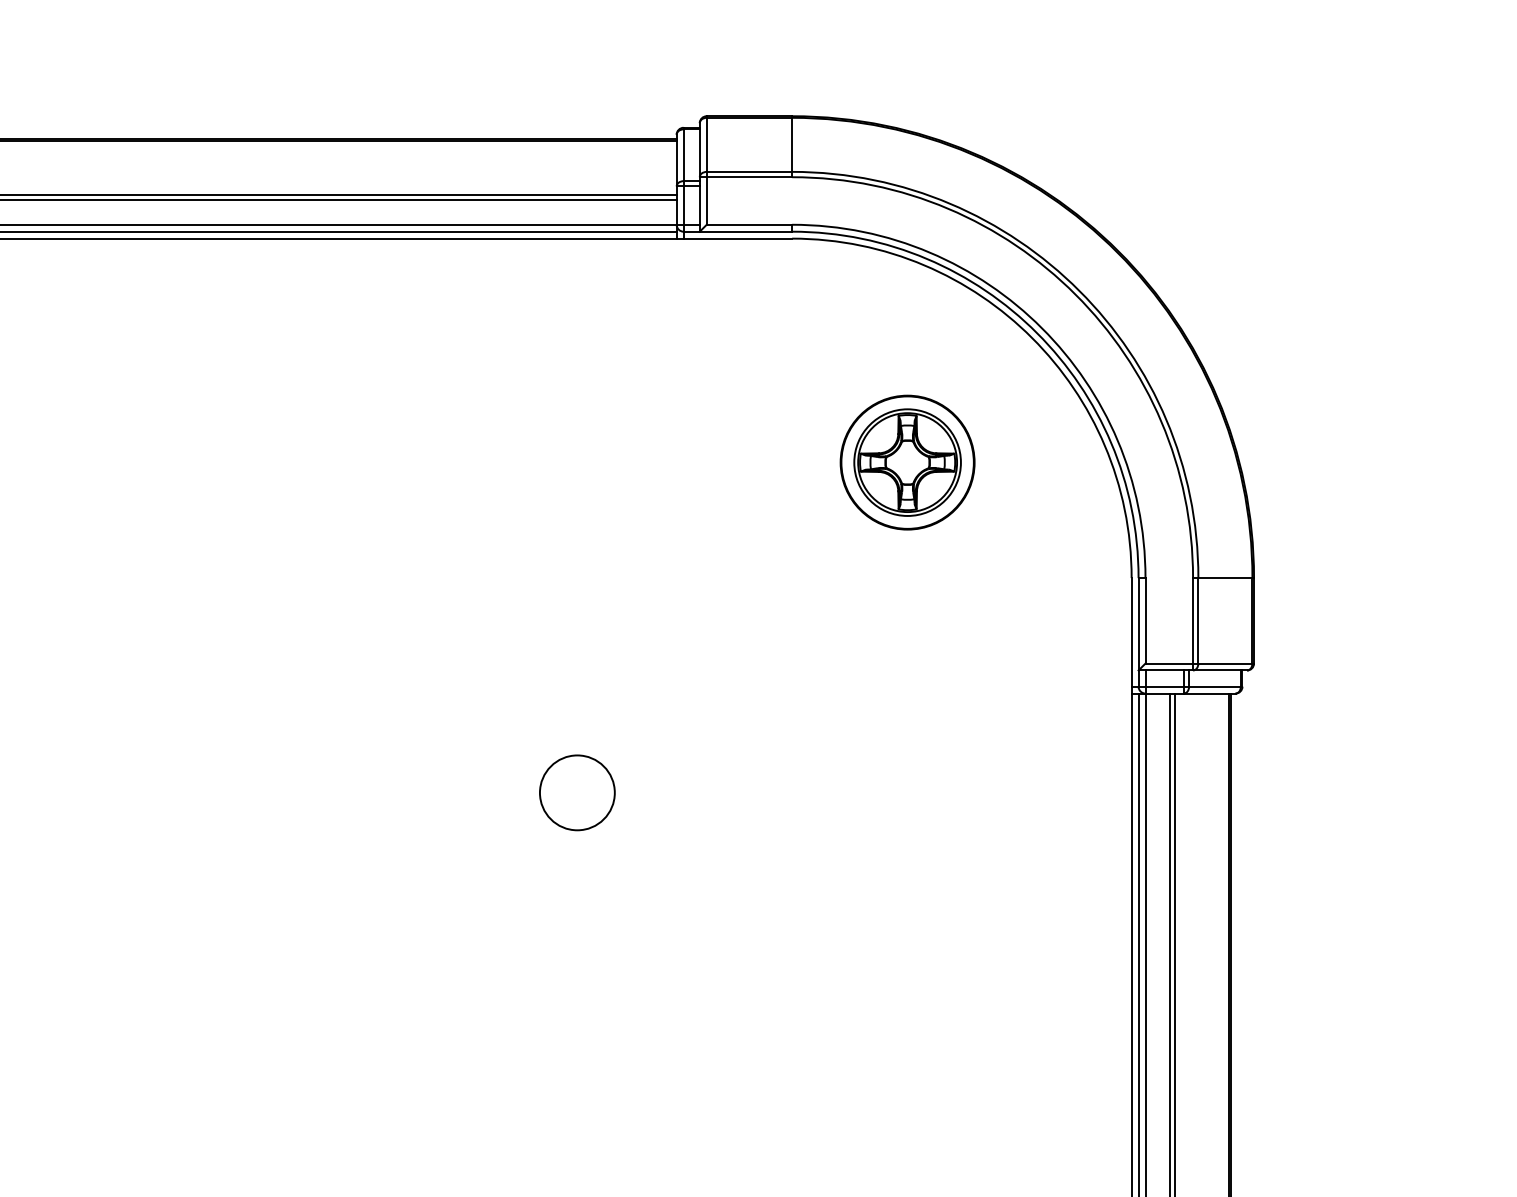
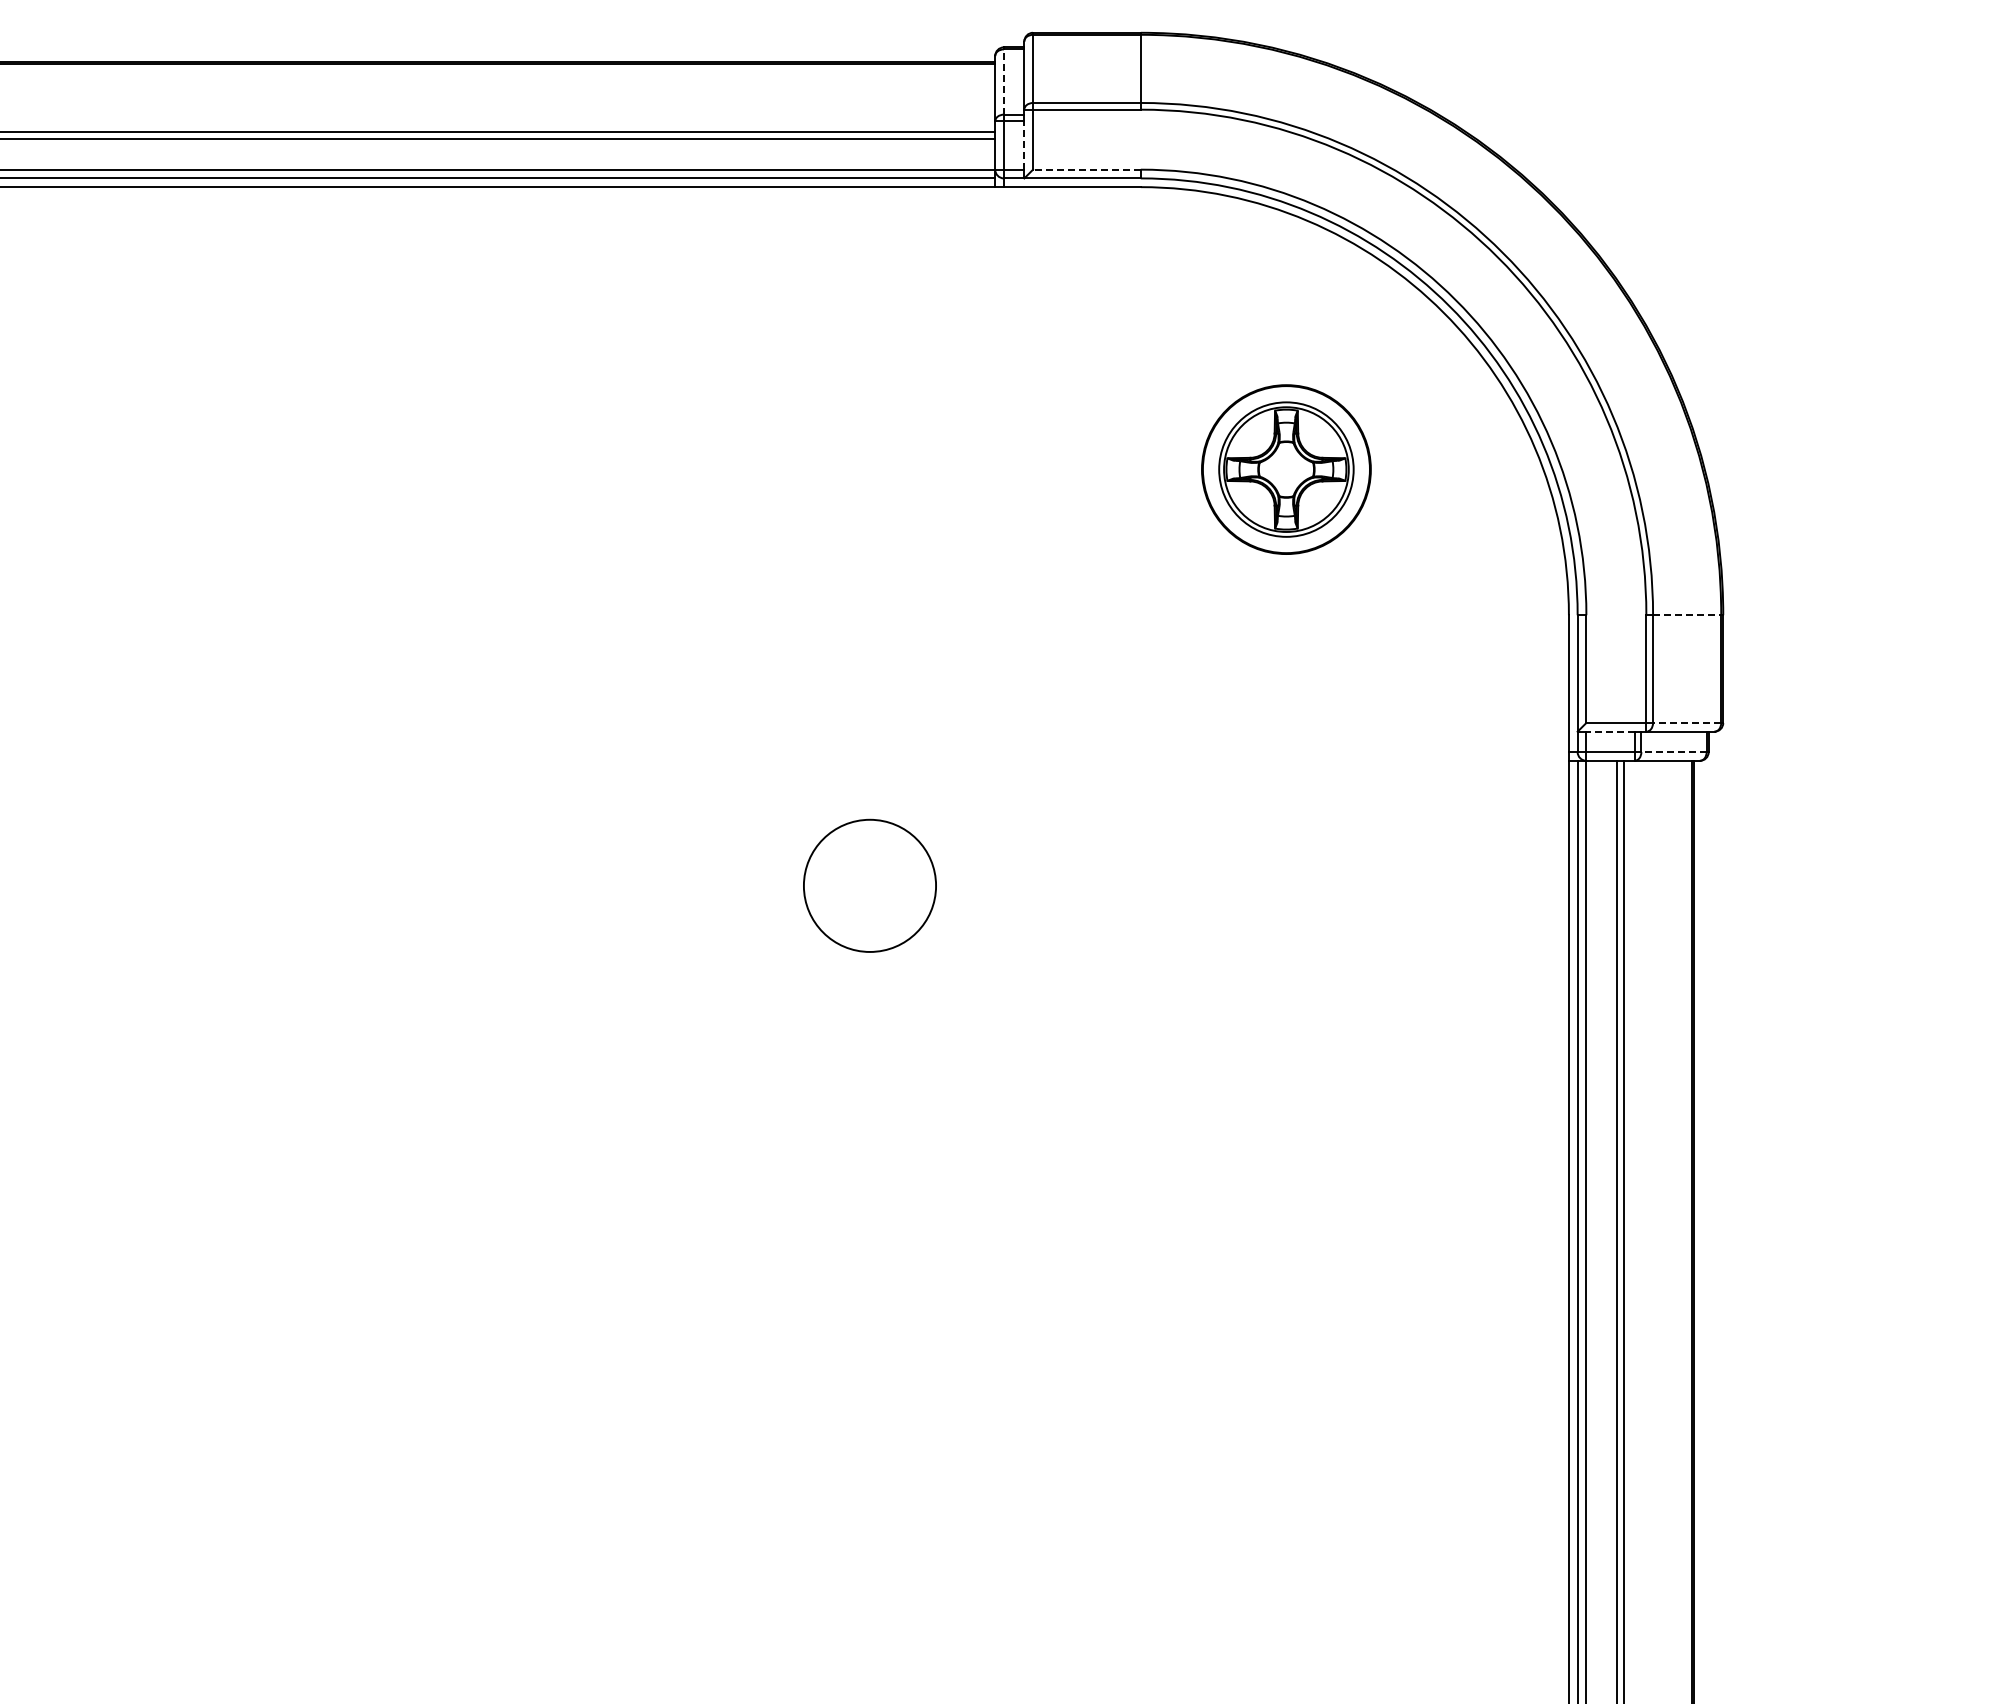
line: (683, 155) -> (1003, 82), solid -> dashed
line: (699, 205) -> (1024, 145), solid -> dashed
line: (749, 224) -> (1086, 169), solid -> dashed
line: (1225, 578) -> (1687, 615), solid -> dashed
line: (1224, 663) -> (1686, 722), solid -> dashed
line: (1164, 670) -> (1610, 731), solid -> dashed
line: (1215, 686) -> (1674, 752), solid -> dashed
circle: (577, 793) -> (869, 886), size x1.4

